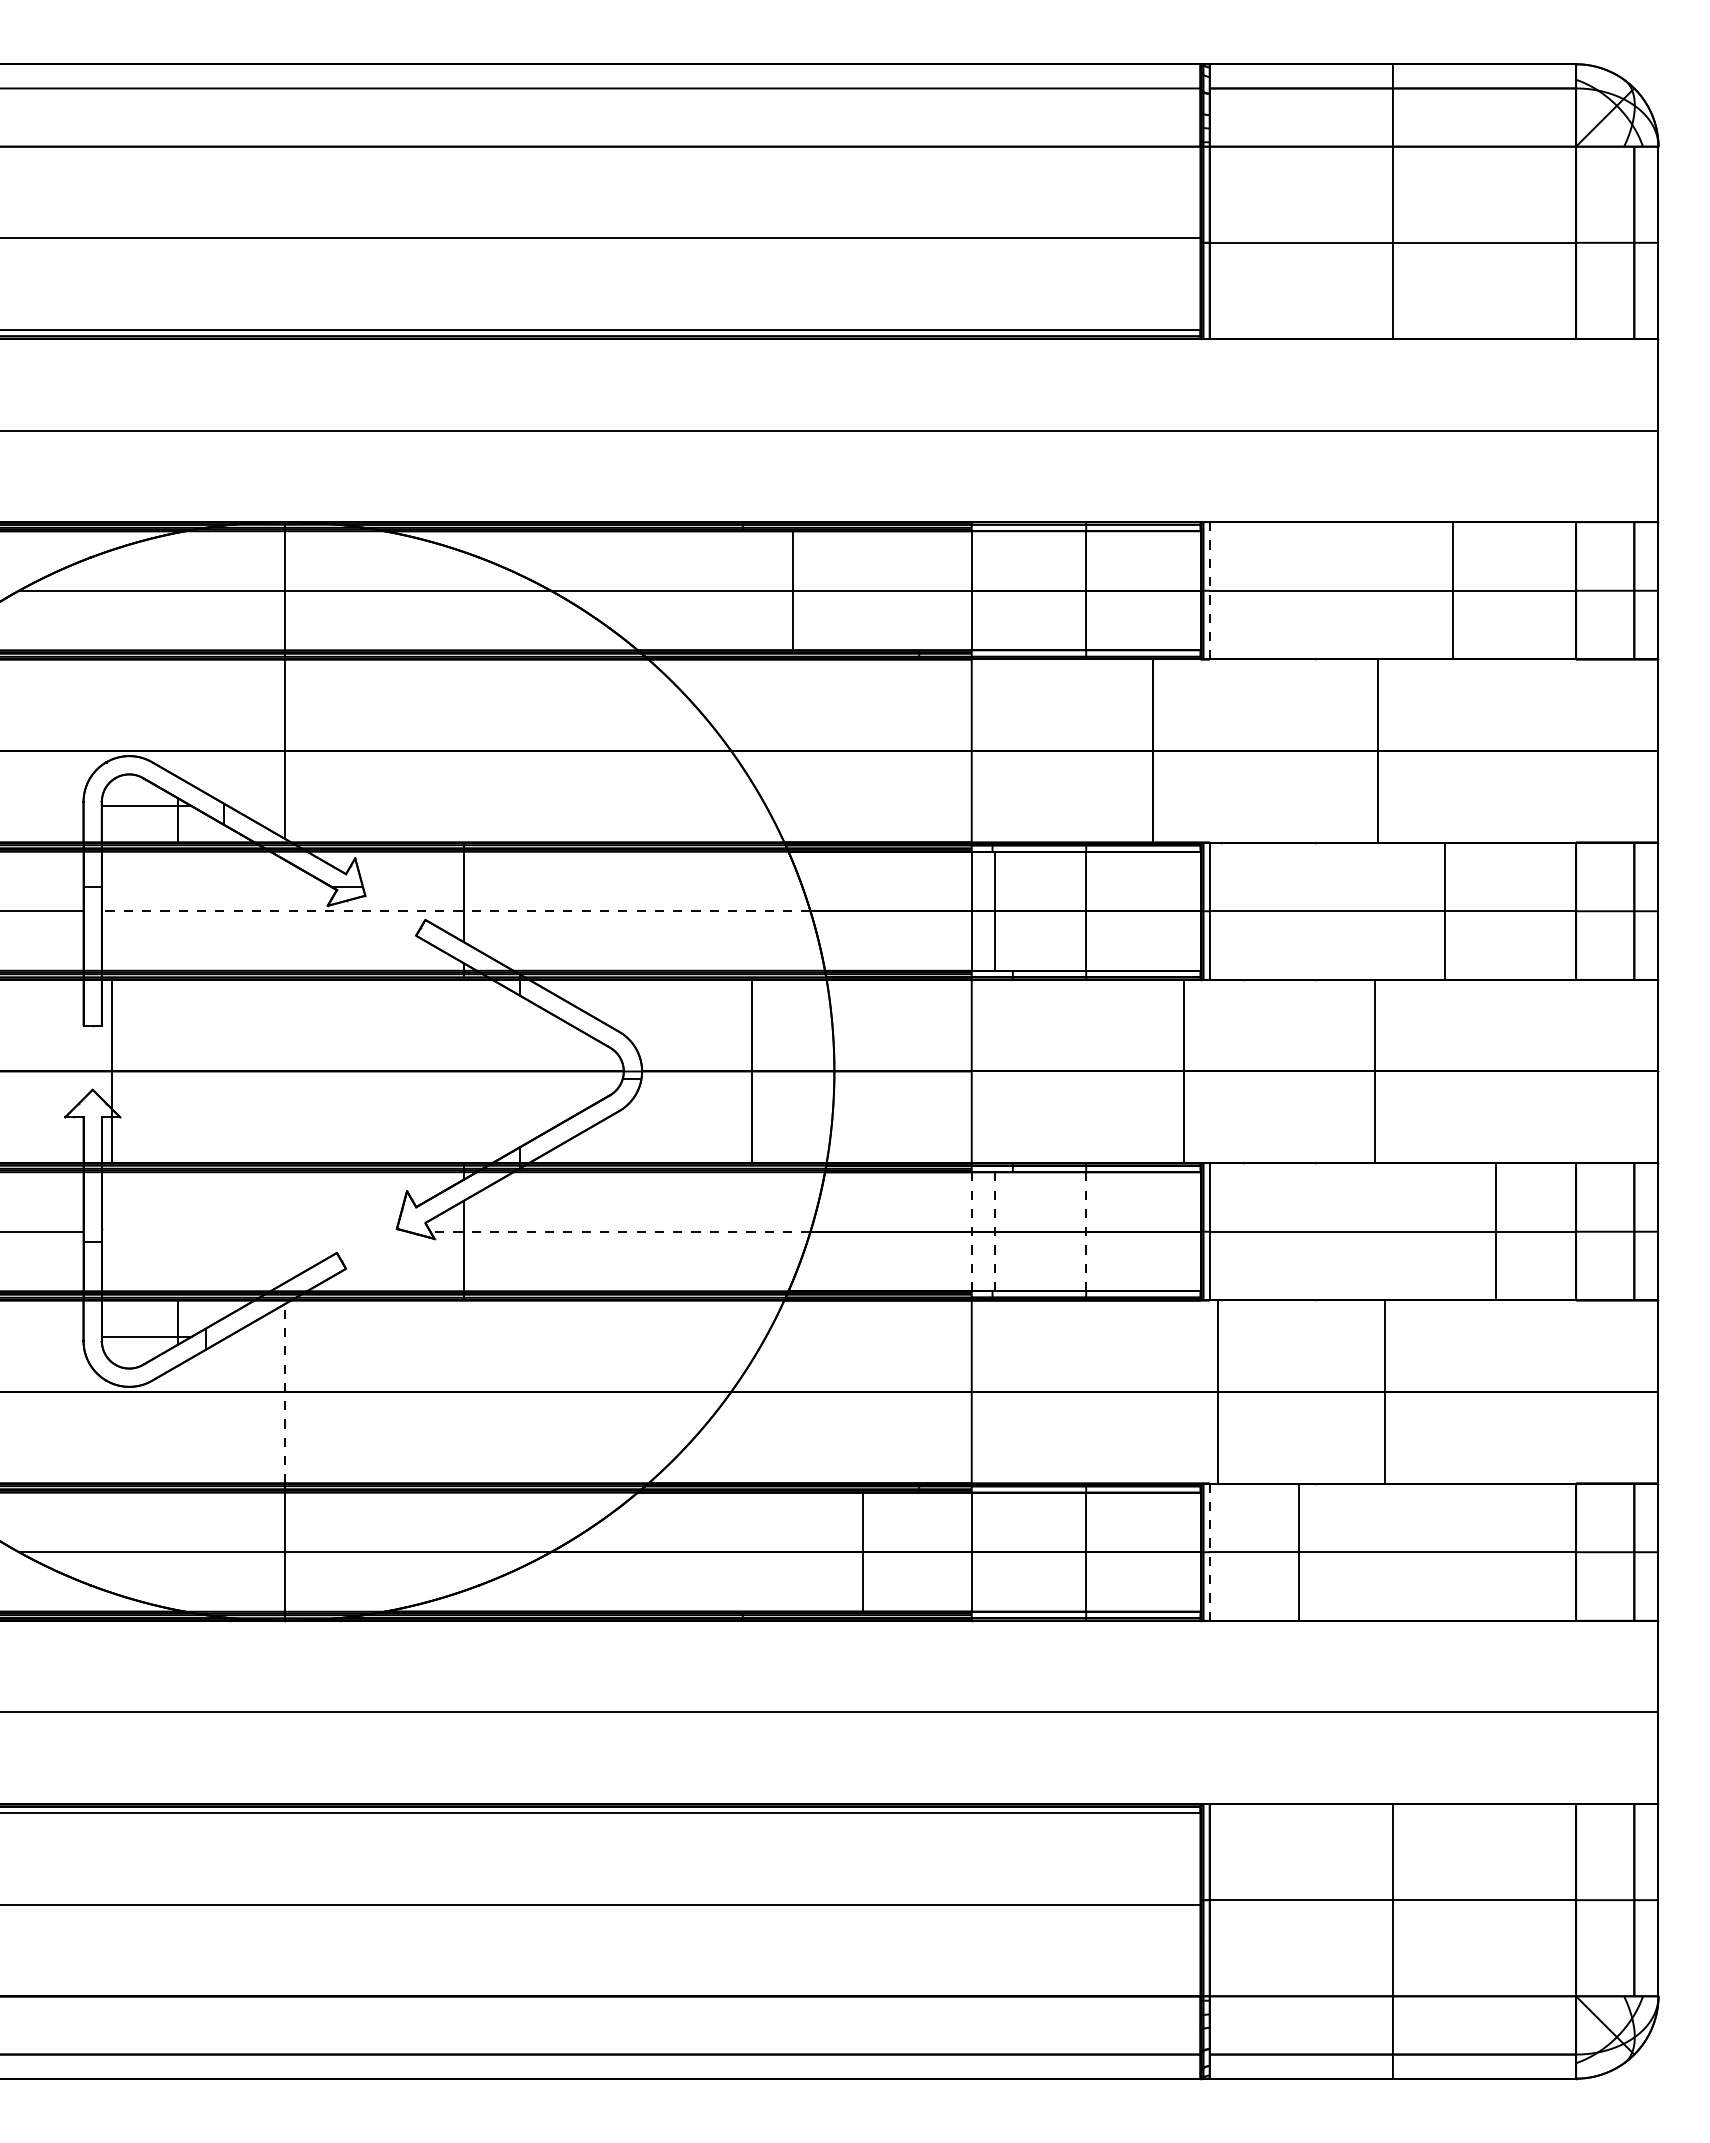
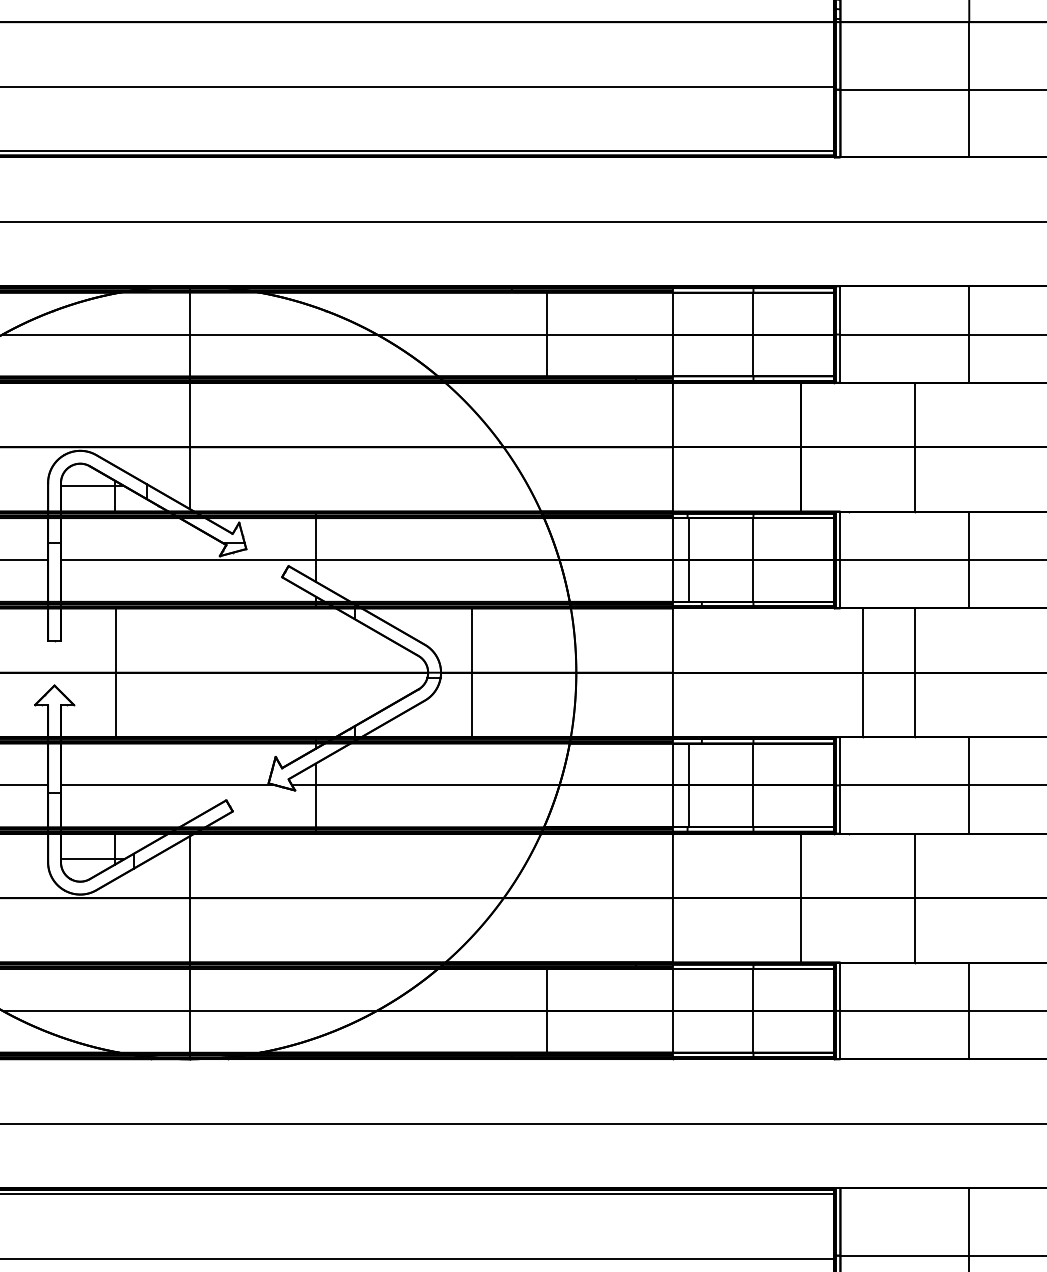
line: (1209, 590) -> (840, 334), dashed -> solid
line: (1452, 590) -> (968, 334), moved
line: (1378, 750) -> (914, 446), moved
line: (1444, 910) -> (968, 559), moved
line: (455, 911) -> (309, 560), dashed -> solid
line: (111, 1071) -> (115, 672), moved
line: (751, 1071) -> (471, 672), moved
line: (1183, 1071) -> (863, 672), moved
line: (1375, 1071) -> (914, 672), moved
line: (254, 1231) -> (168, 785), added
line: (619, 1231) -> (425, 785), dashed -> solid
line: (971, 1231) -> (672, 785), dashed -> solid
line: (994, 1231) -> (688, 785), dashed -> solid
line: (1086, 1231) -> (753, 785), dashed -> solid
line: (1495, 1231) -> (968, 785), moved
line: (1218, 1391) -> (800, 897), moved
line: (1385, 1391) -> (914, 897), moved
line: (285, 1393) -> (190, 899), dashed -> solid
line: (862, 1551) -> (546, 1010), moved
line: (1298, 1551) -> (968, 1010), moved
line: (1209, 1552) -> (840, 1011), dashed -> solid

